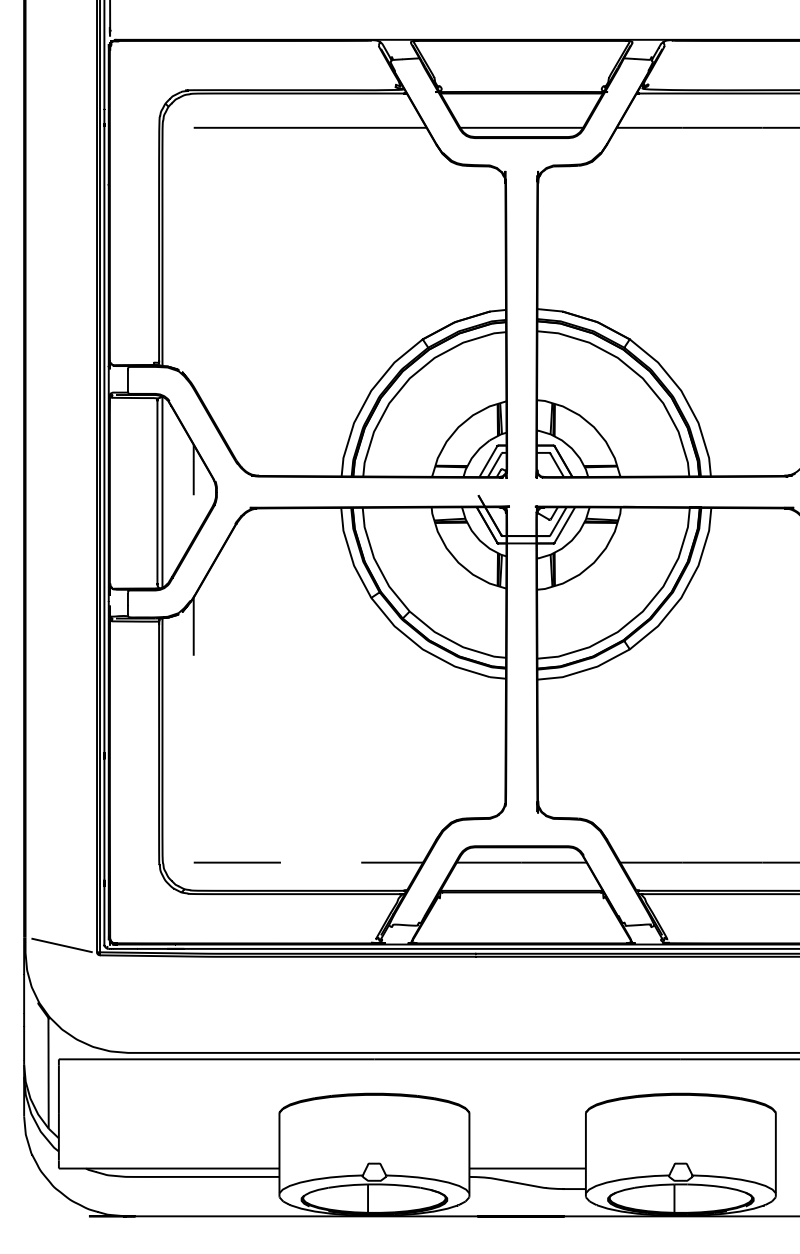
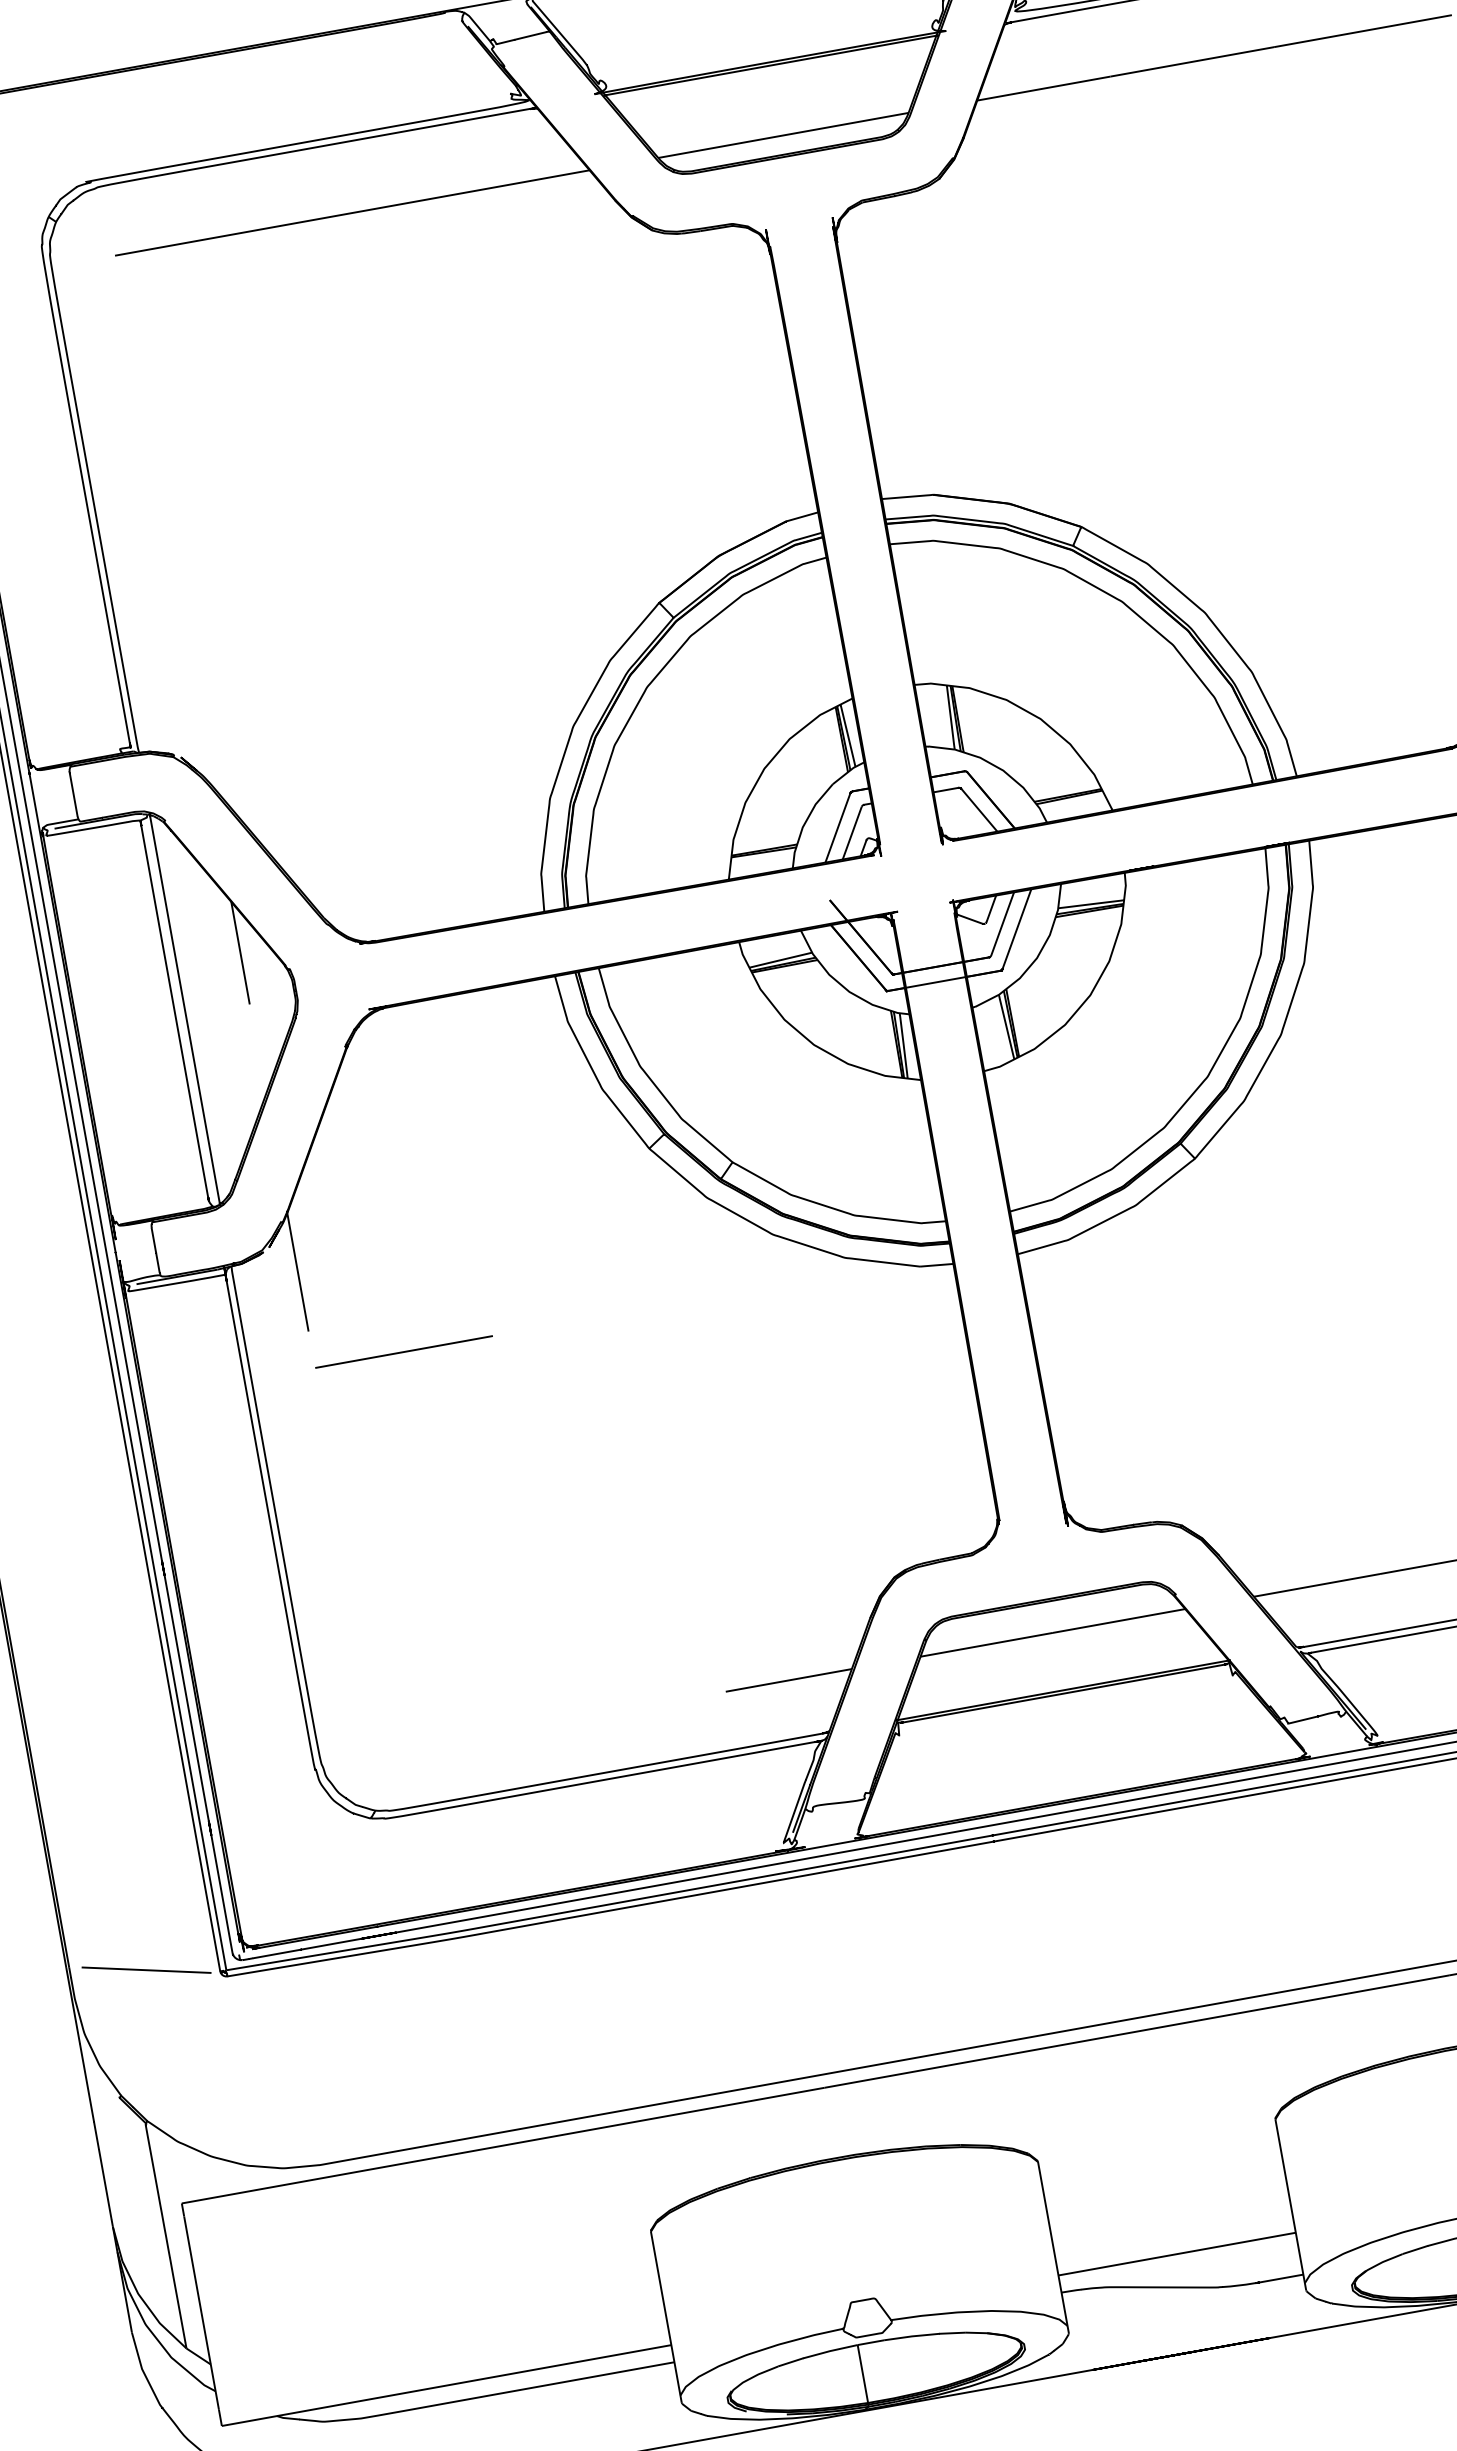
line: (236, 862) -> (402, 1352), moved

